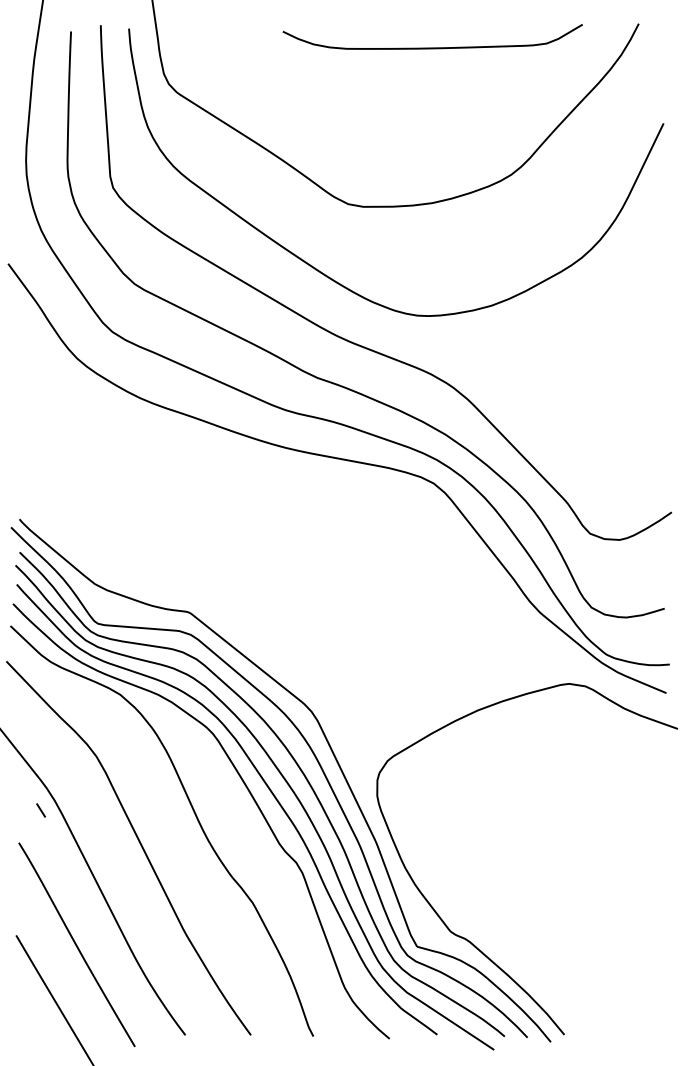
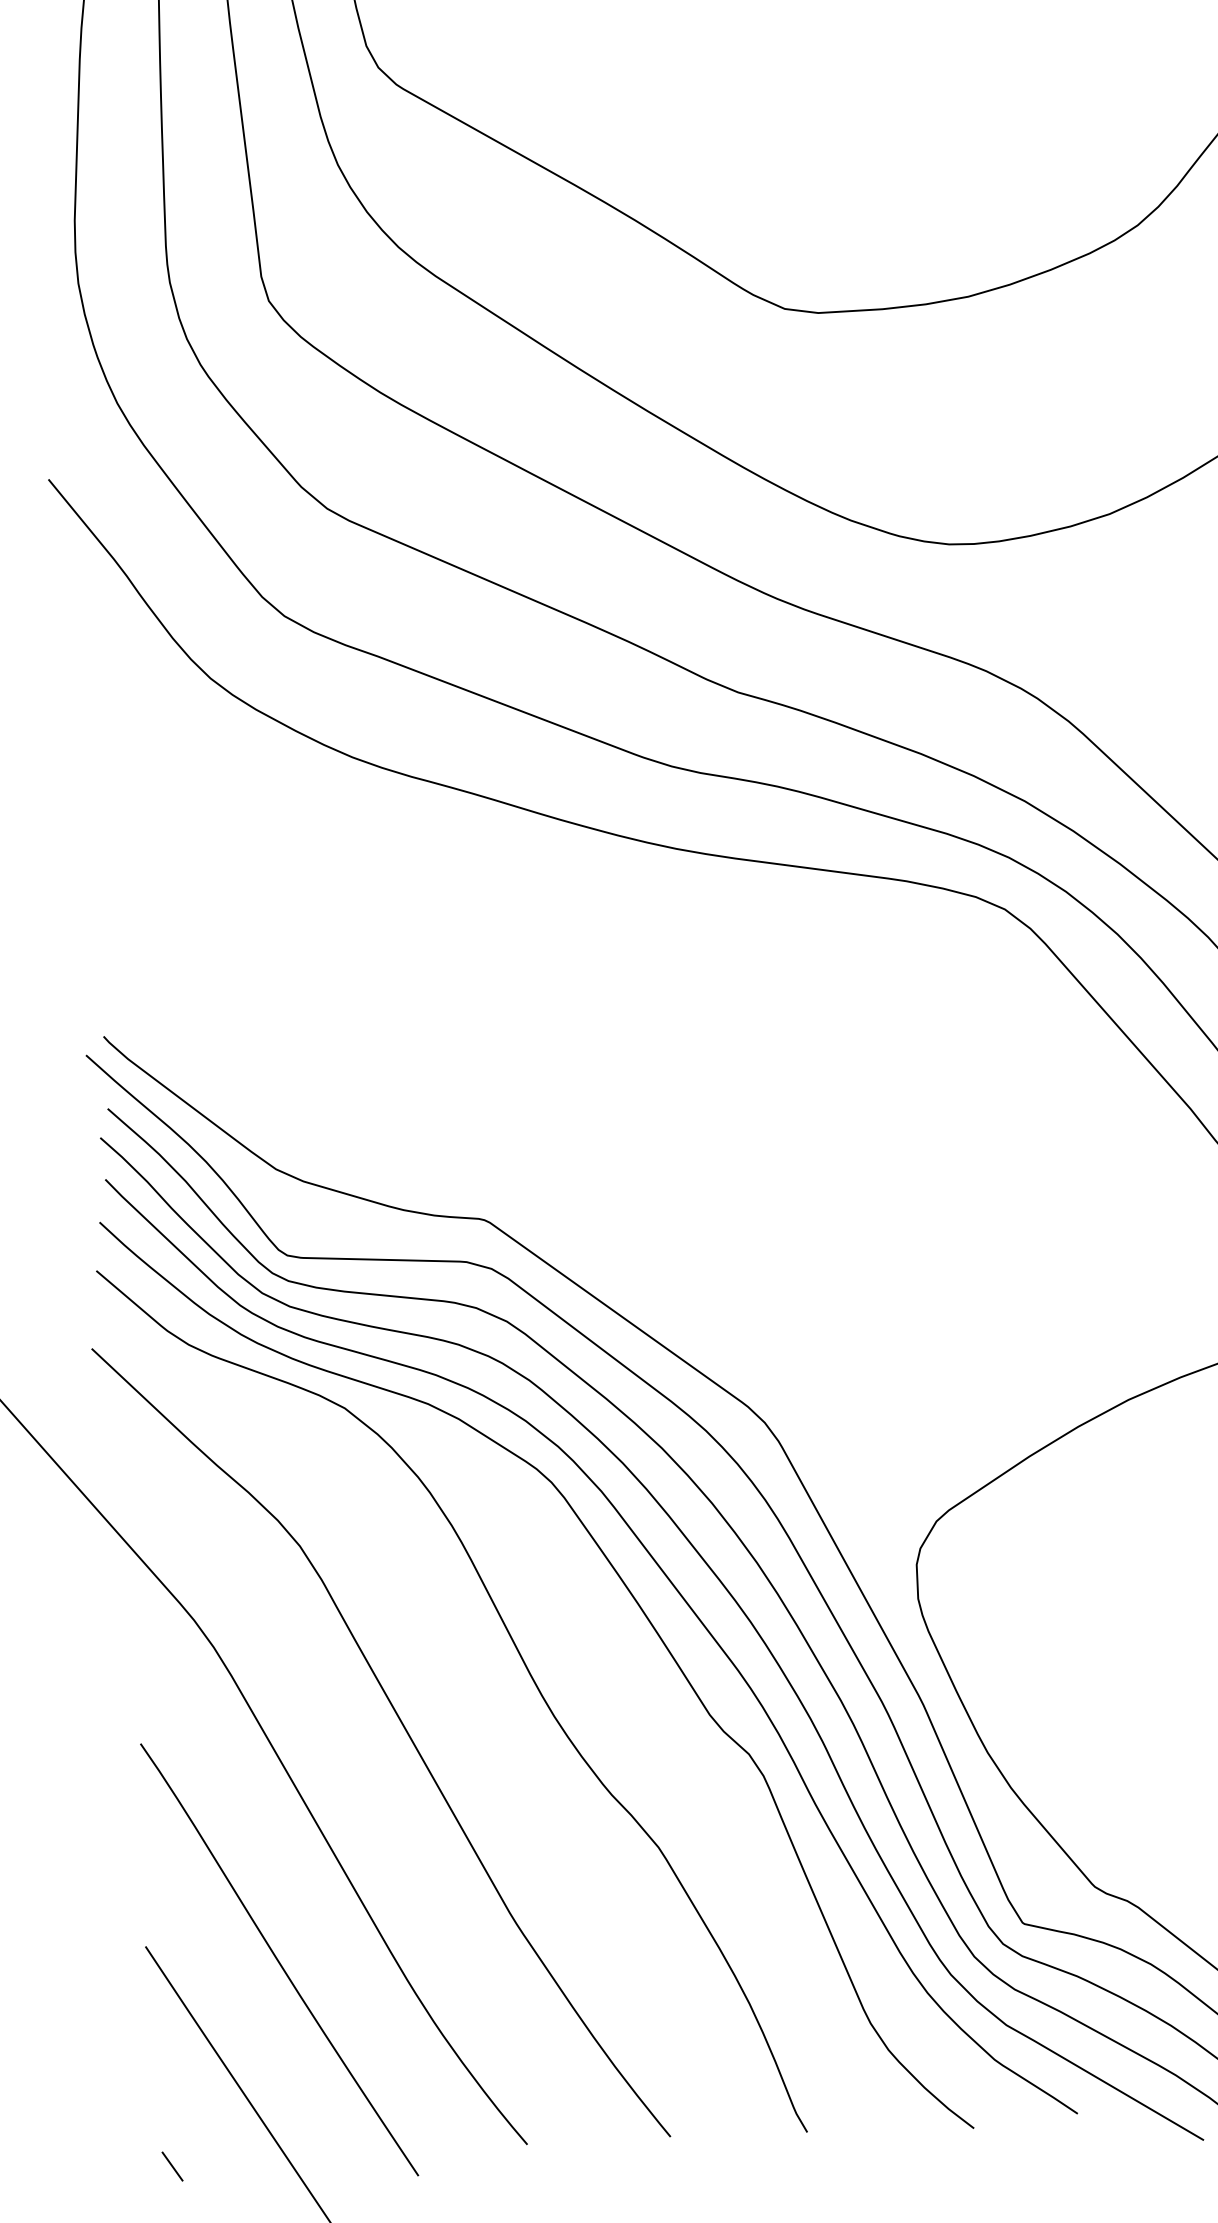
line: (40, 810) -> (171, 2166), moved

